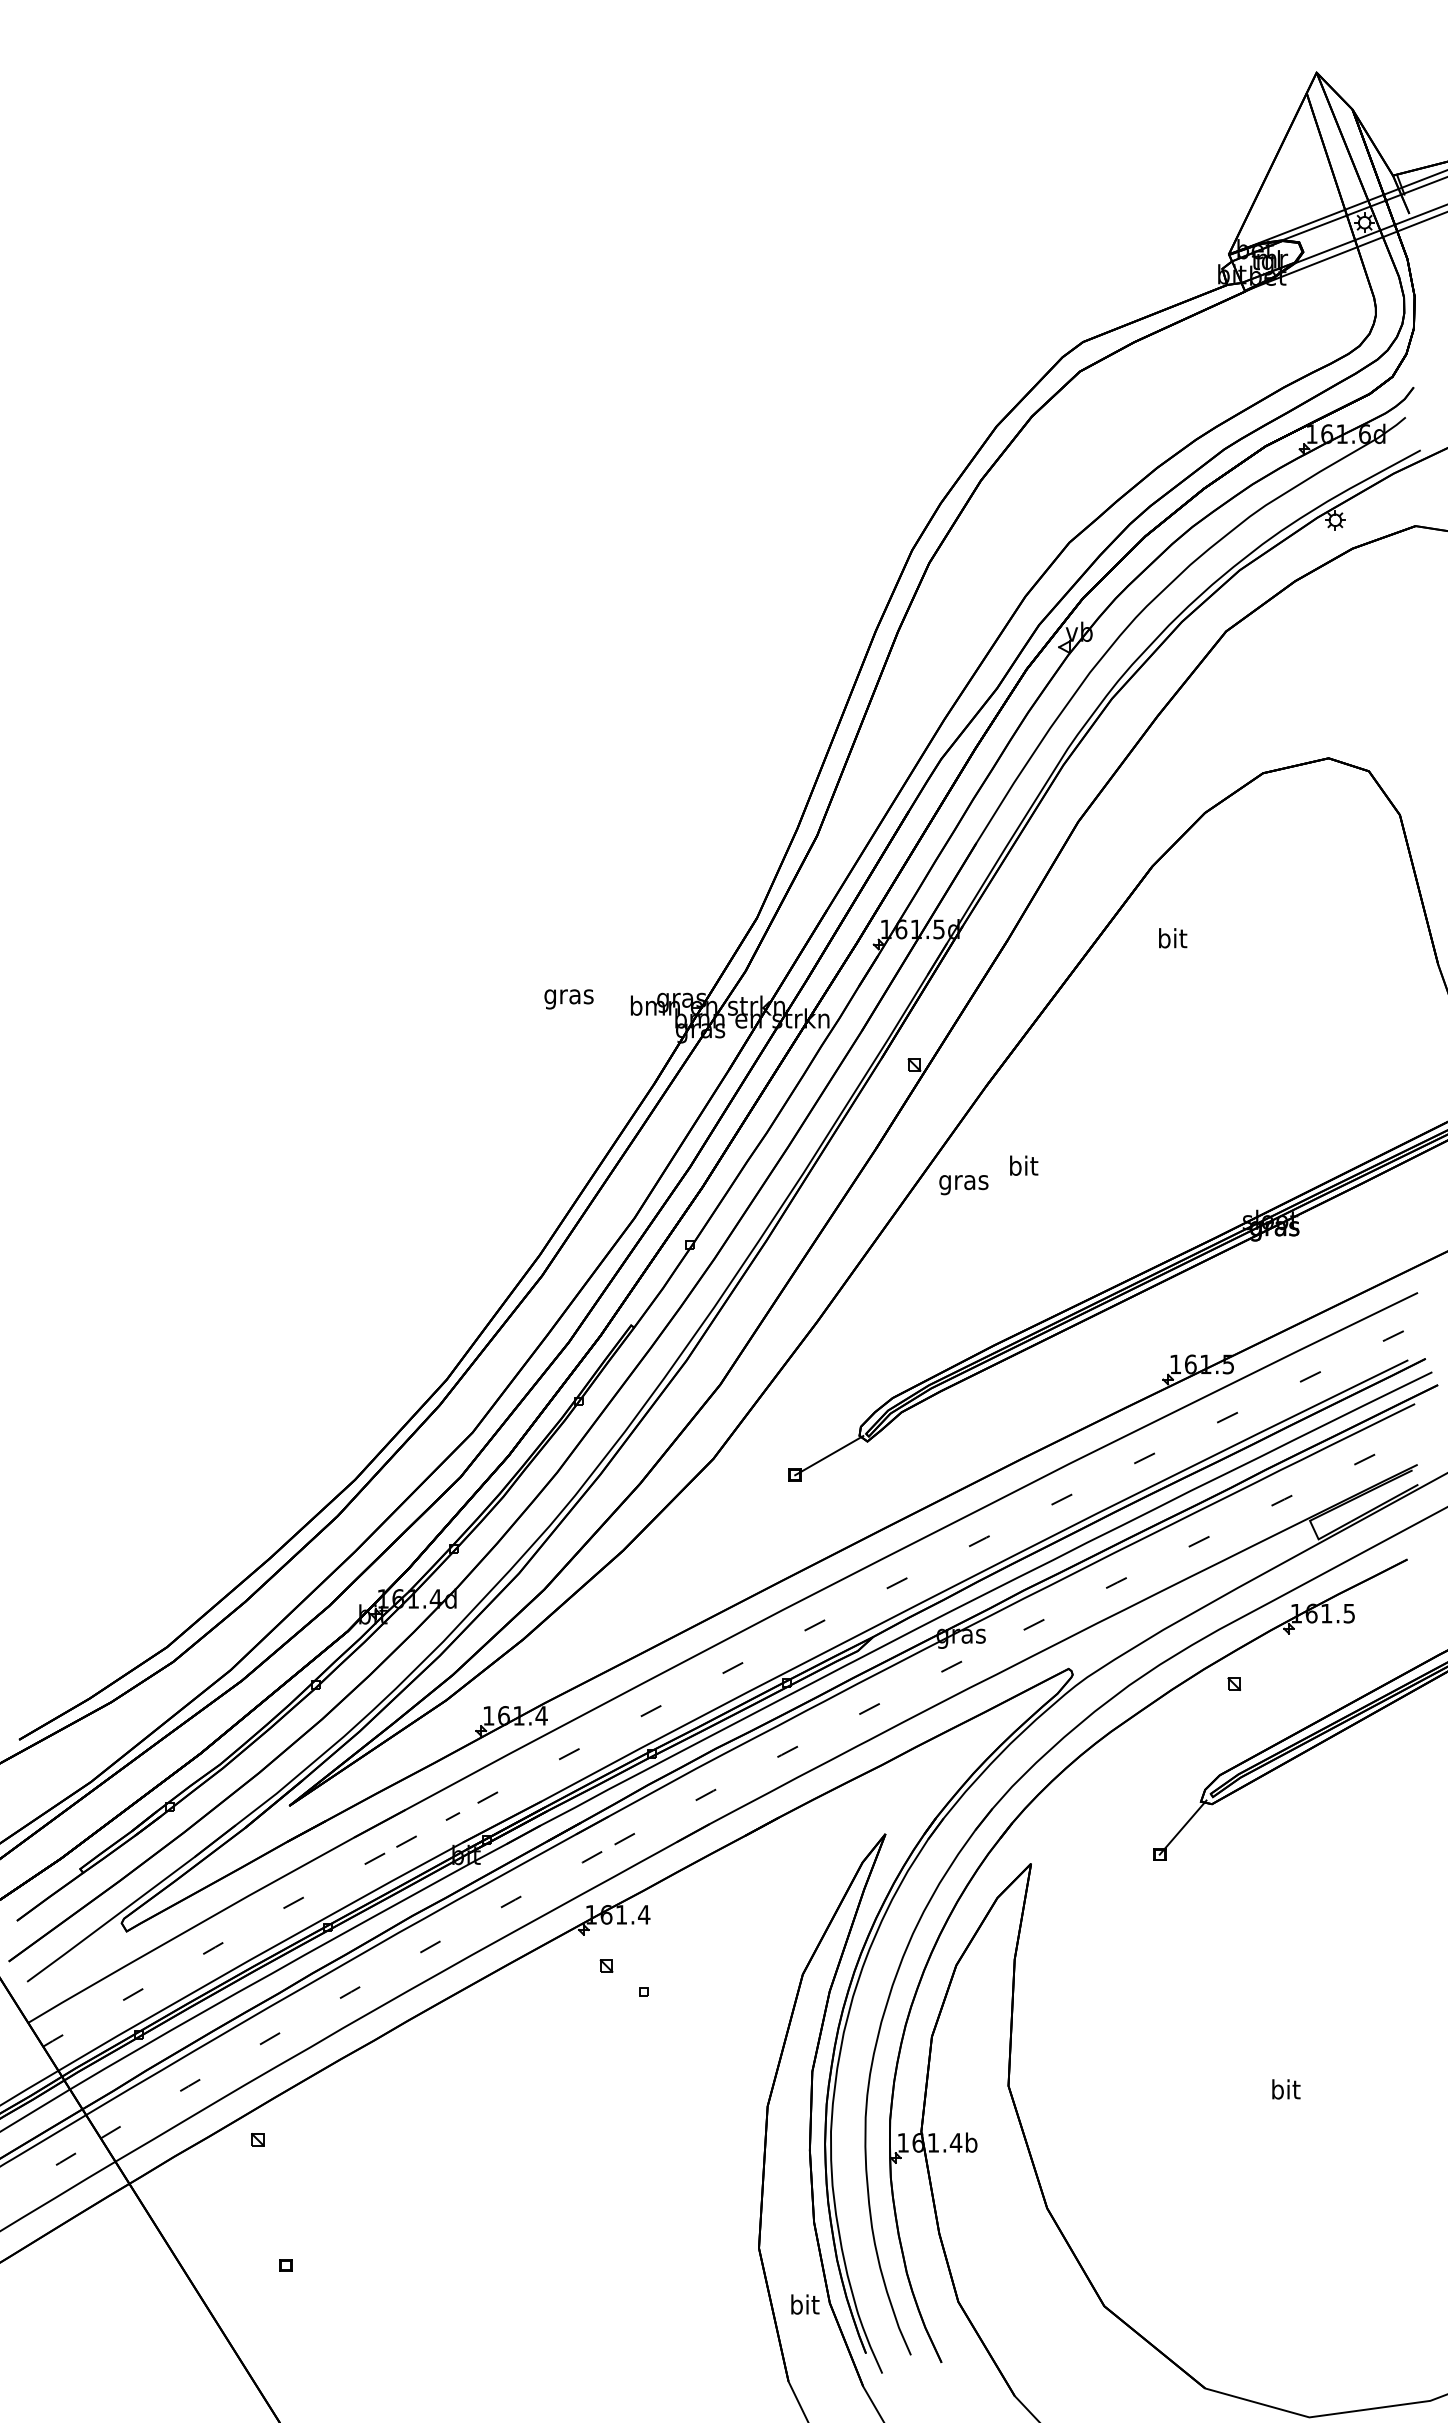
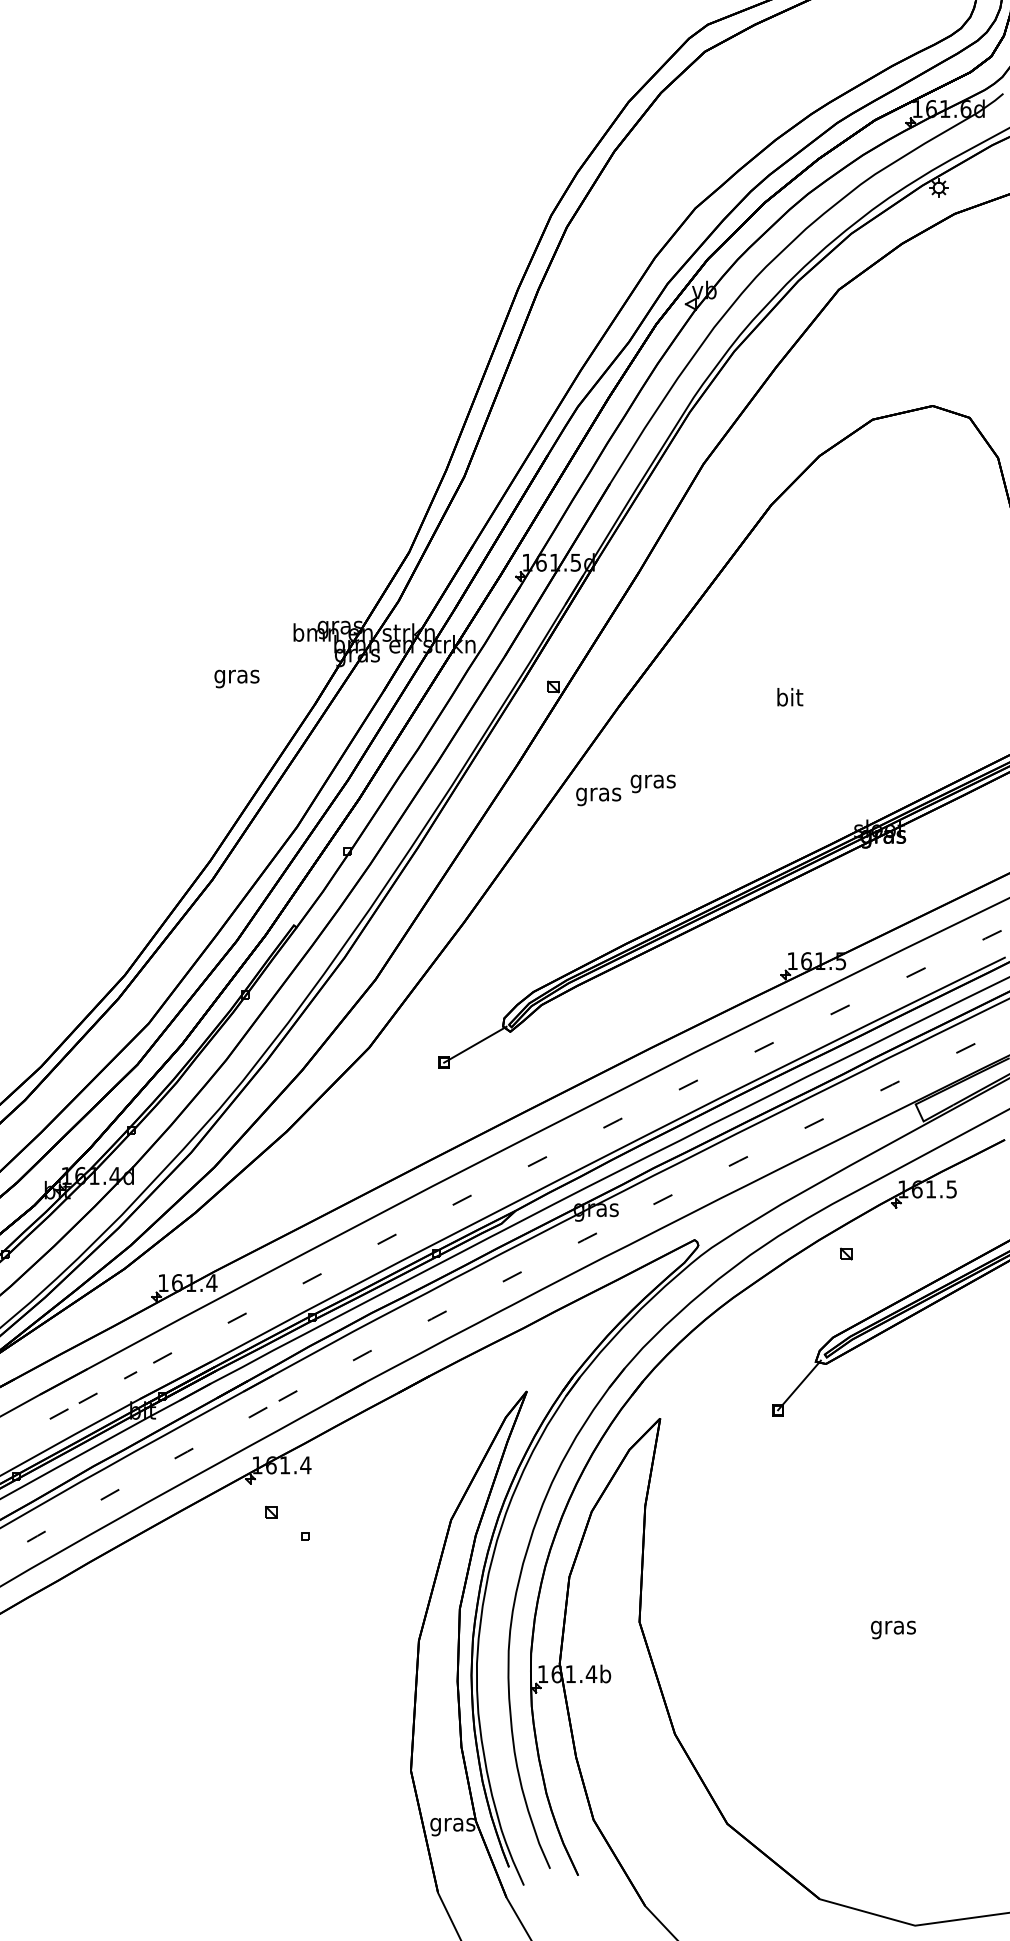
text: (1173, 938) -> (790, 697), moved
text: (568, 999) -> (236, 679), moved
text: (1023, 1168) -> (653, 781), bit -> gras
text: (1285, 2091) -> (893, 1627), bit -> gras
text: (804, 2306) -> (452, 1824), bit -> gras

